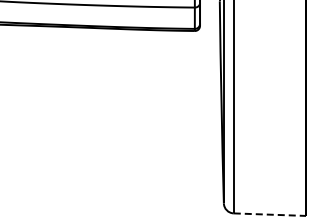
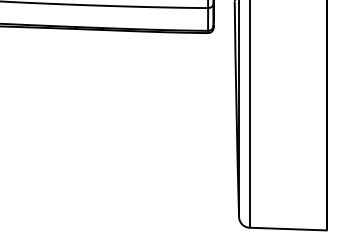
line: (270, 214) -> (288, 228), dashed -> solid

